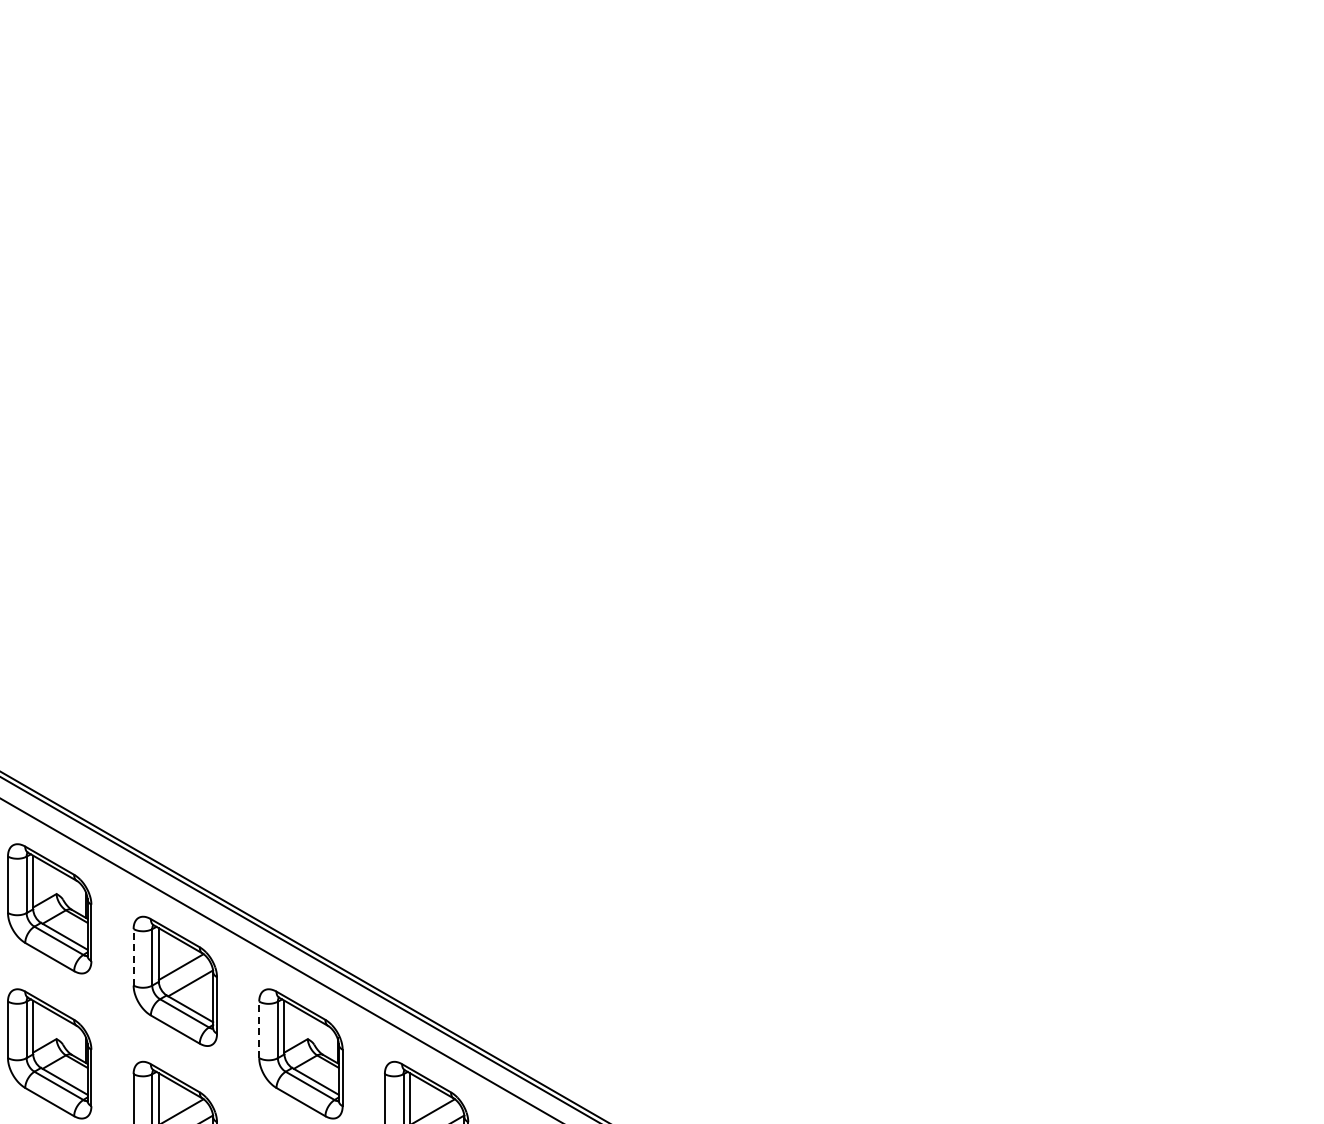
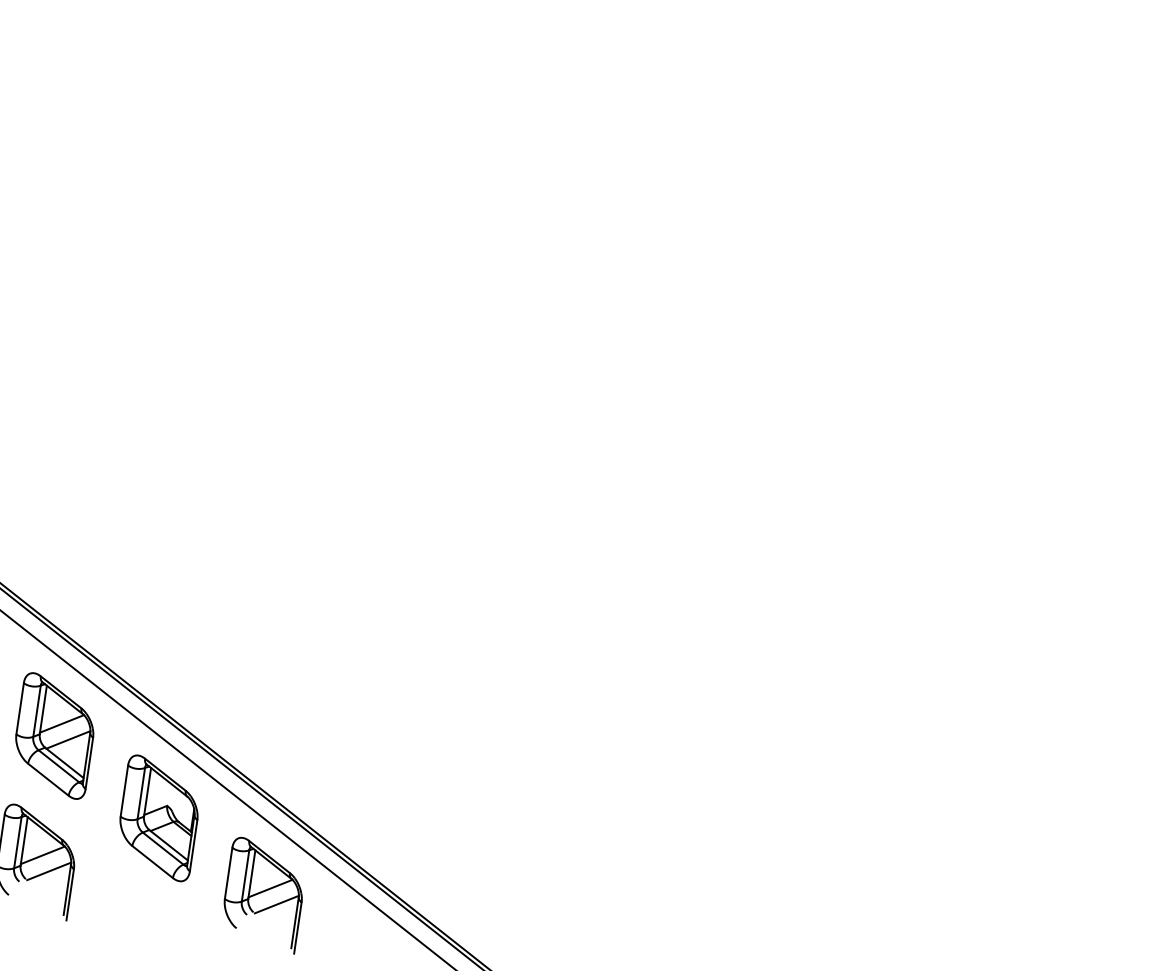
line: (133, 956) -> (20, 707), dashed -> solid
line: (259, 1029) -> (124, 790), dashed -> solid

